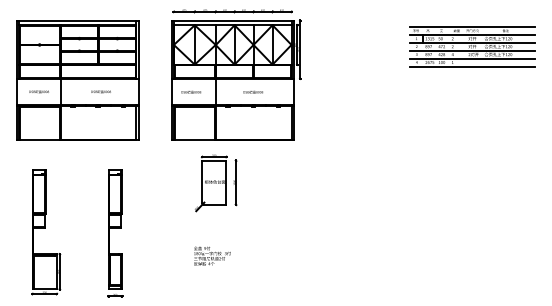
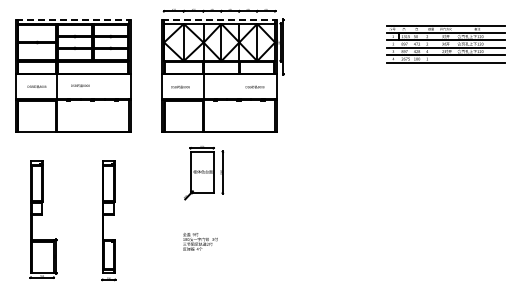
line: (77, 20) -> (73, 19), solid -> dashed
line: (232, 20) -> (219, 19), solid -> dashed
text: (101, 91) -> (80, 85), moved
text: (252, 91) -> (254, 86), moved

